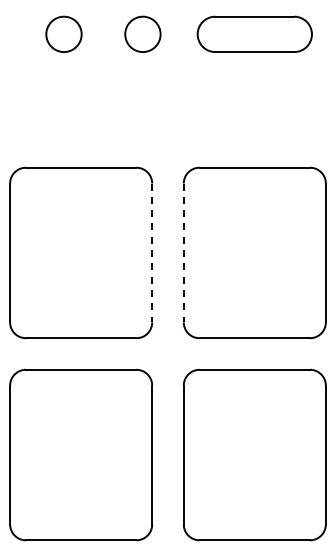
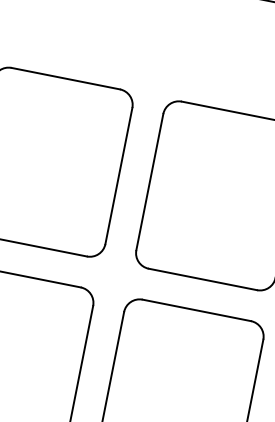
line: (152, 253) -> (119, 176), dashed -> solid
line: (183, 253) -> (149, 182), dashed -> solid

